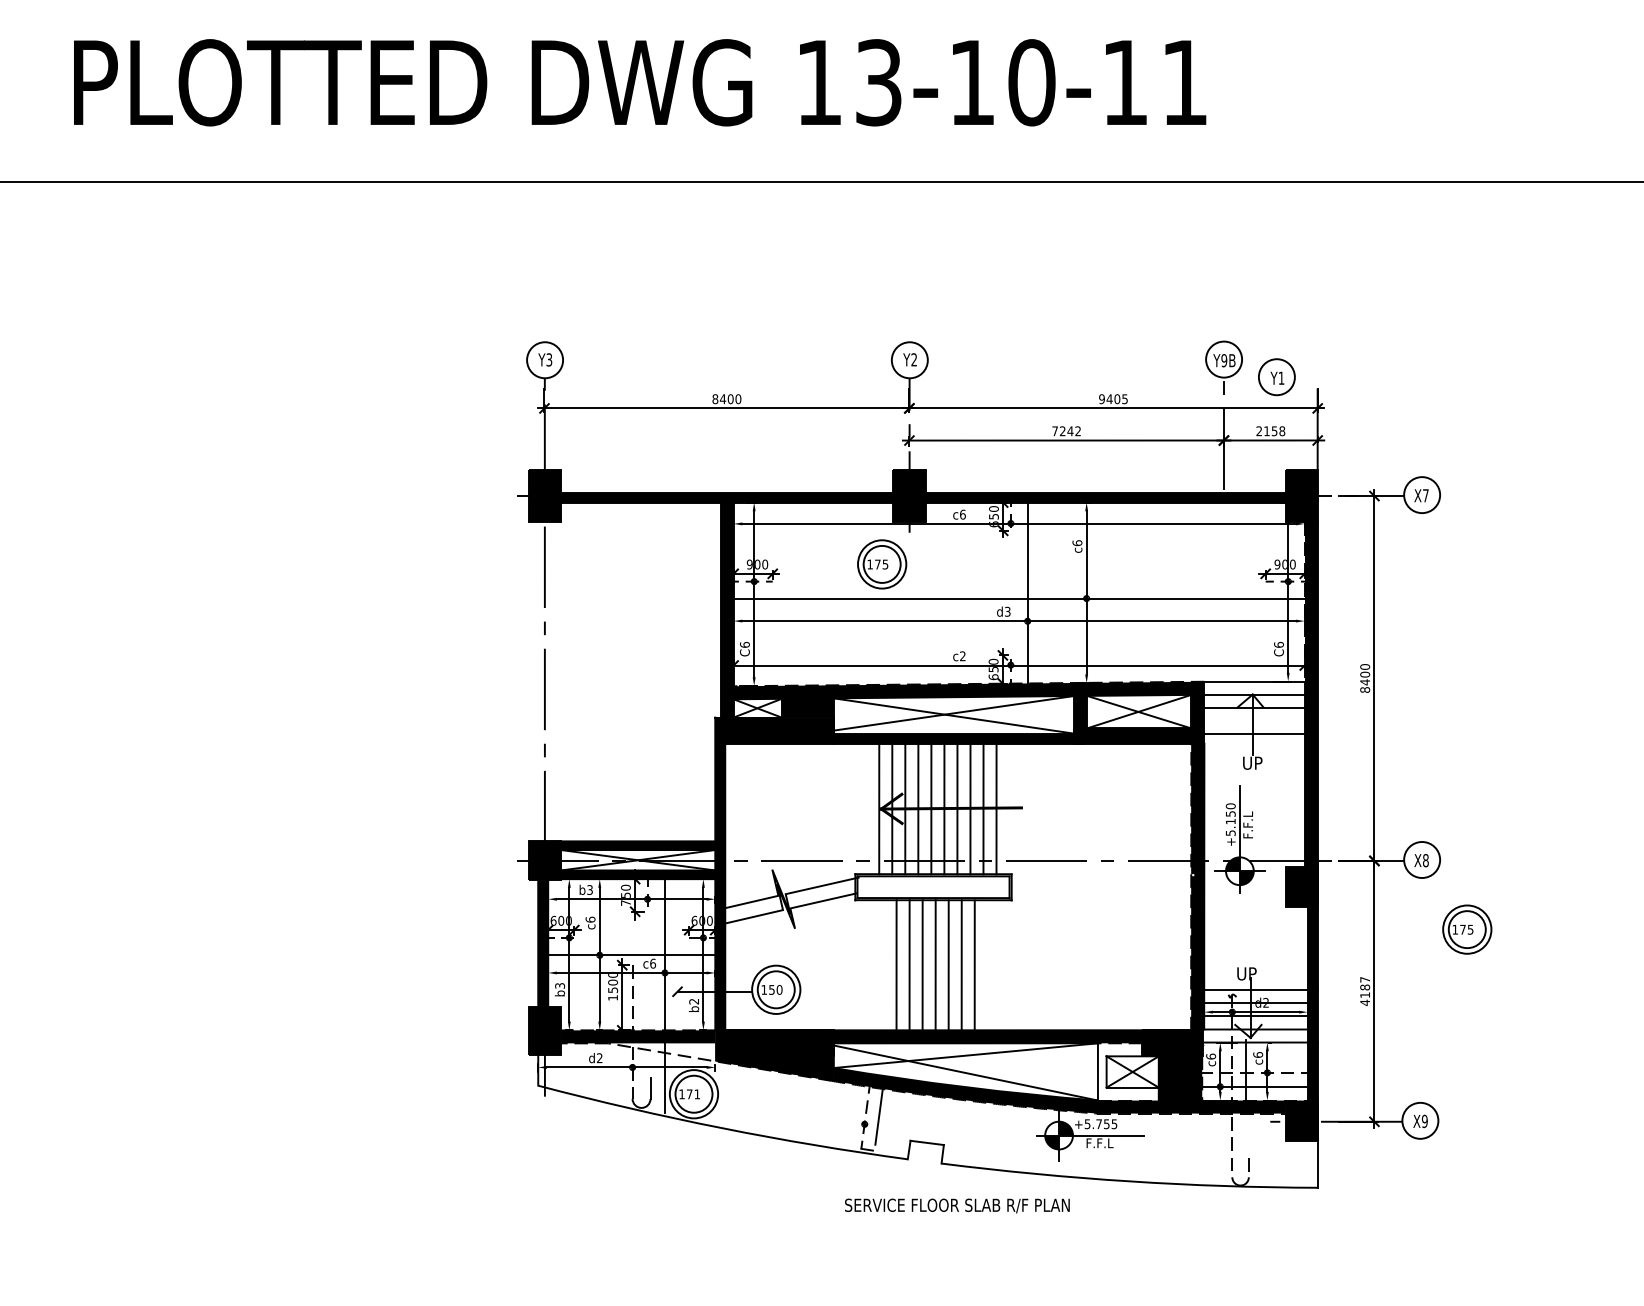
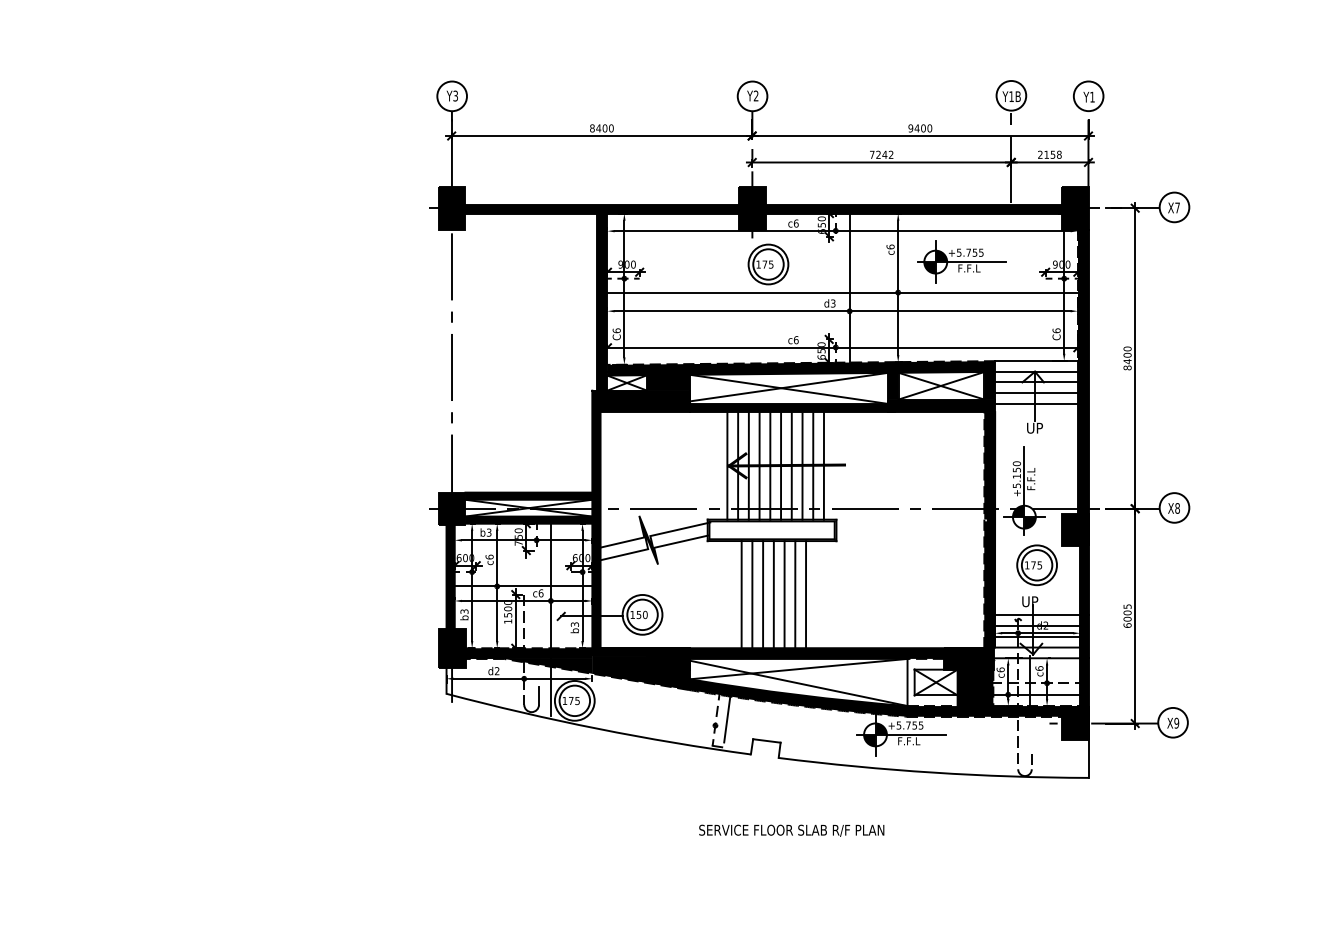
text: (1224, 360) -> (1011, 96), Y9B -> Y1B
part: (1276, 377) -> (1088, 96), moved
text: (1124, 399) -> (929, 128), 9405 -> 9400
part: (1163, 561) -> (961, 262), added
part: (882, 564) -> (768, 264), moved
text: (962, 656) -> (795, 340), c2 -> c6
line: (1254, 720) -> (1036, 393), added
part: (1467, 929) -> (1037, 565), moved
text: (1365, 991) -> (1127, 616), 4187 -> 6005
text: (694, 1001) -> (575, 624), b2 -> b3
fill: (661, 1052) -> (548, 666), added
text: (697, 1094) -> (577, 701), 171 -> 175
text: (957, 1205) -> (791, 830), moved

